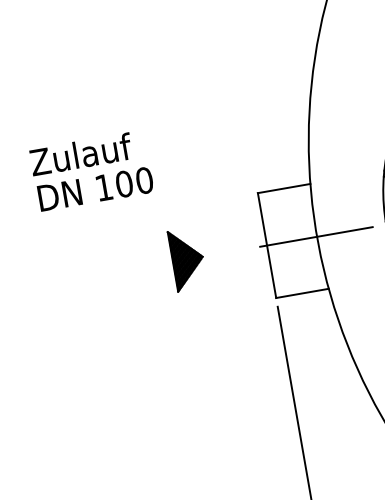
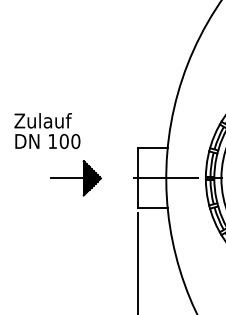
text: (91, 170) -> (47, 130), moved
line: (142, 267) -> (66, 178), added

